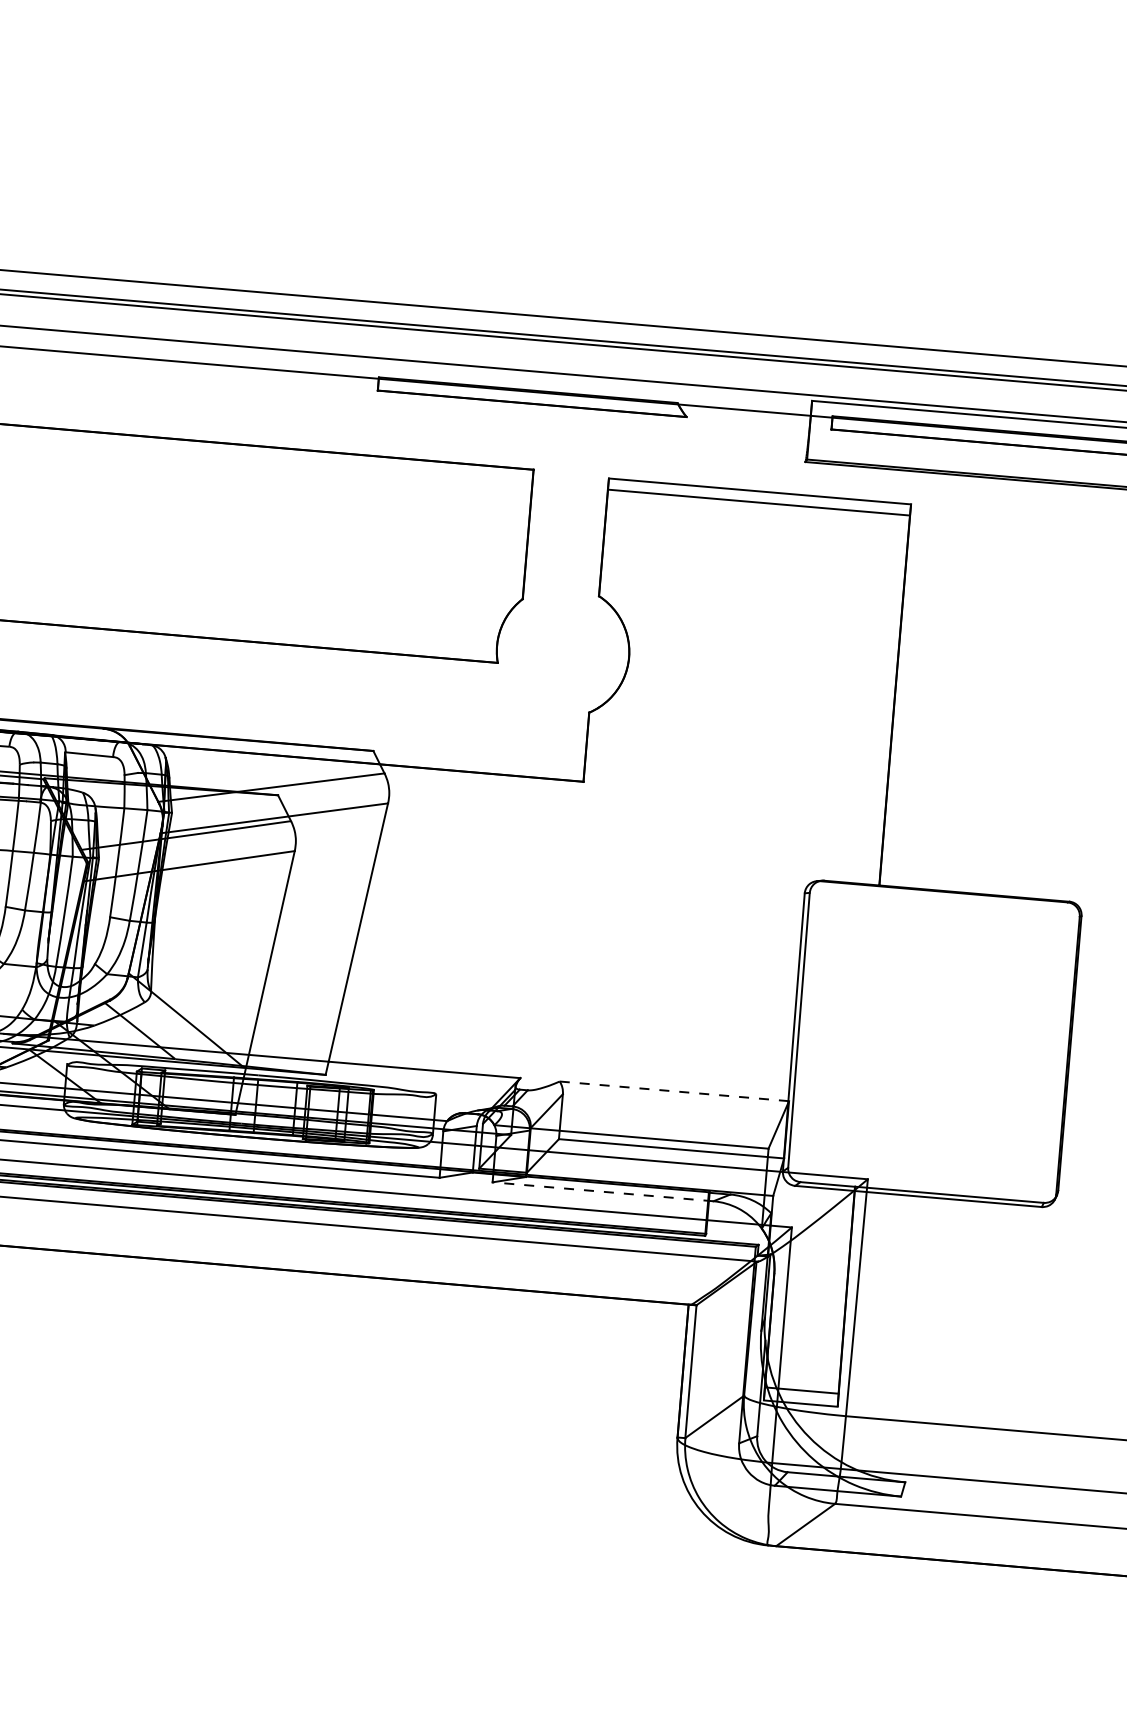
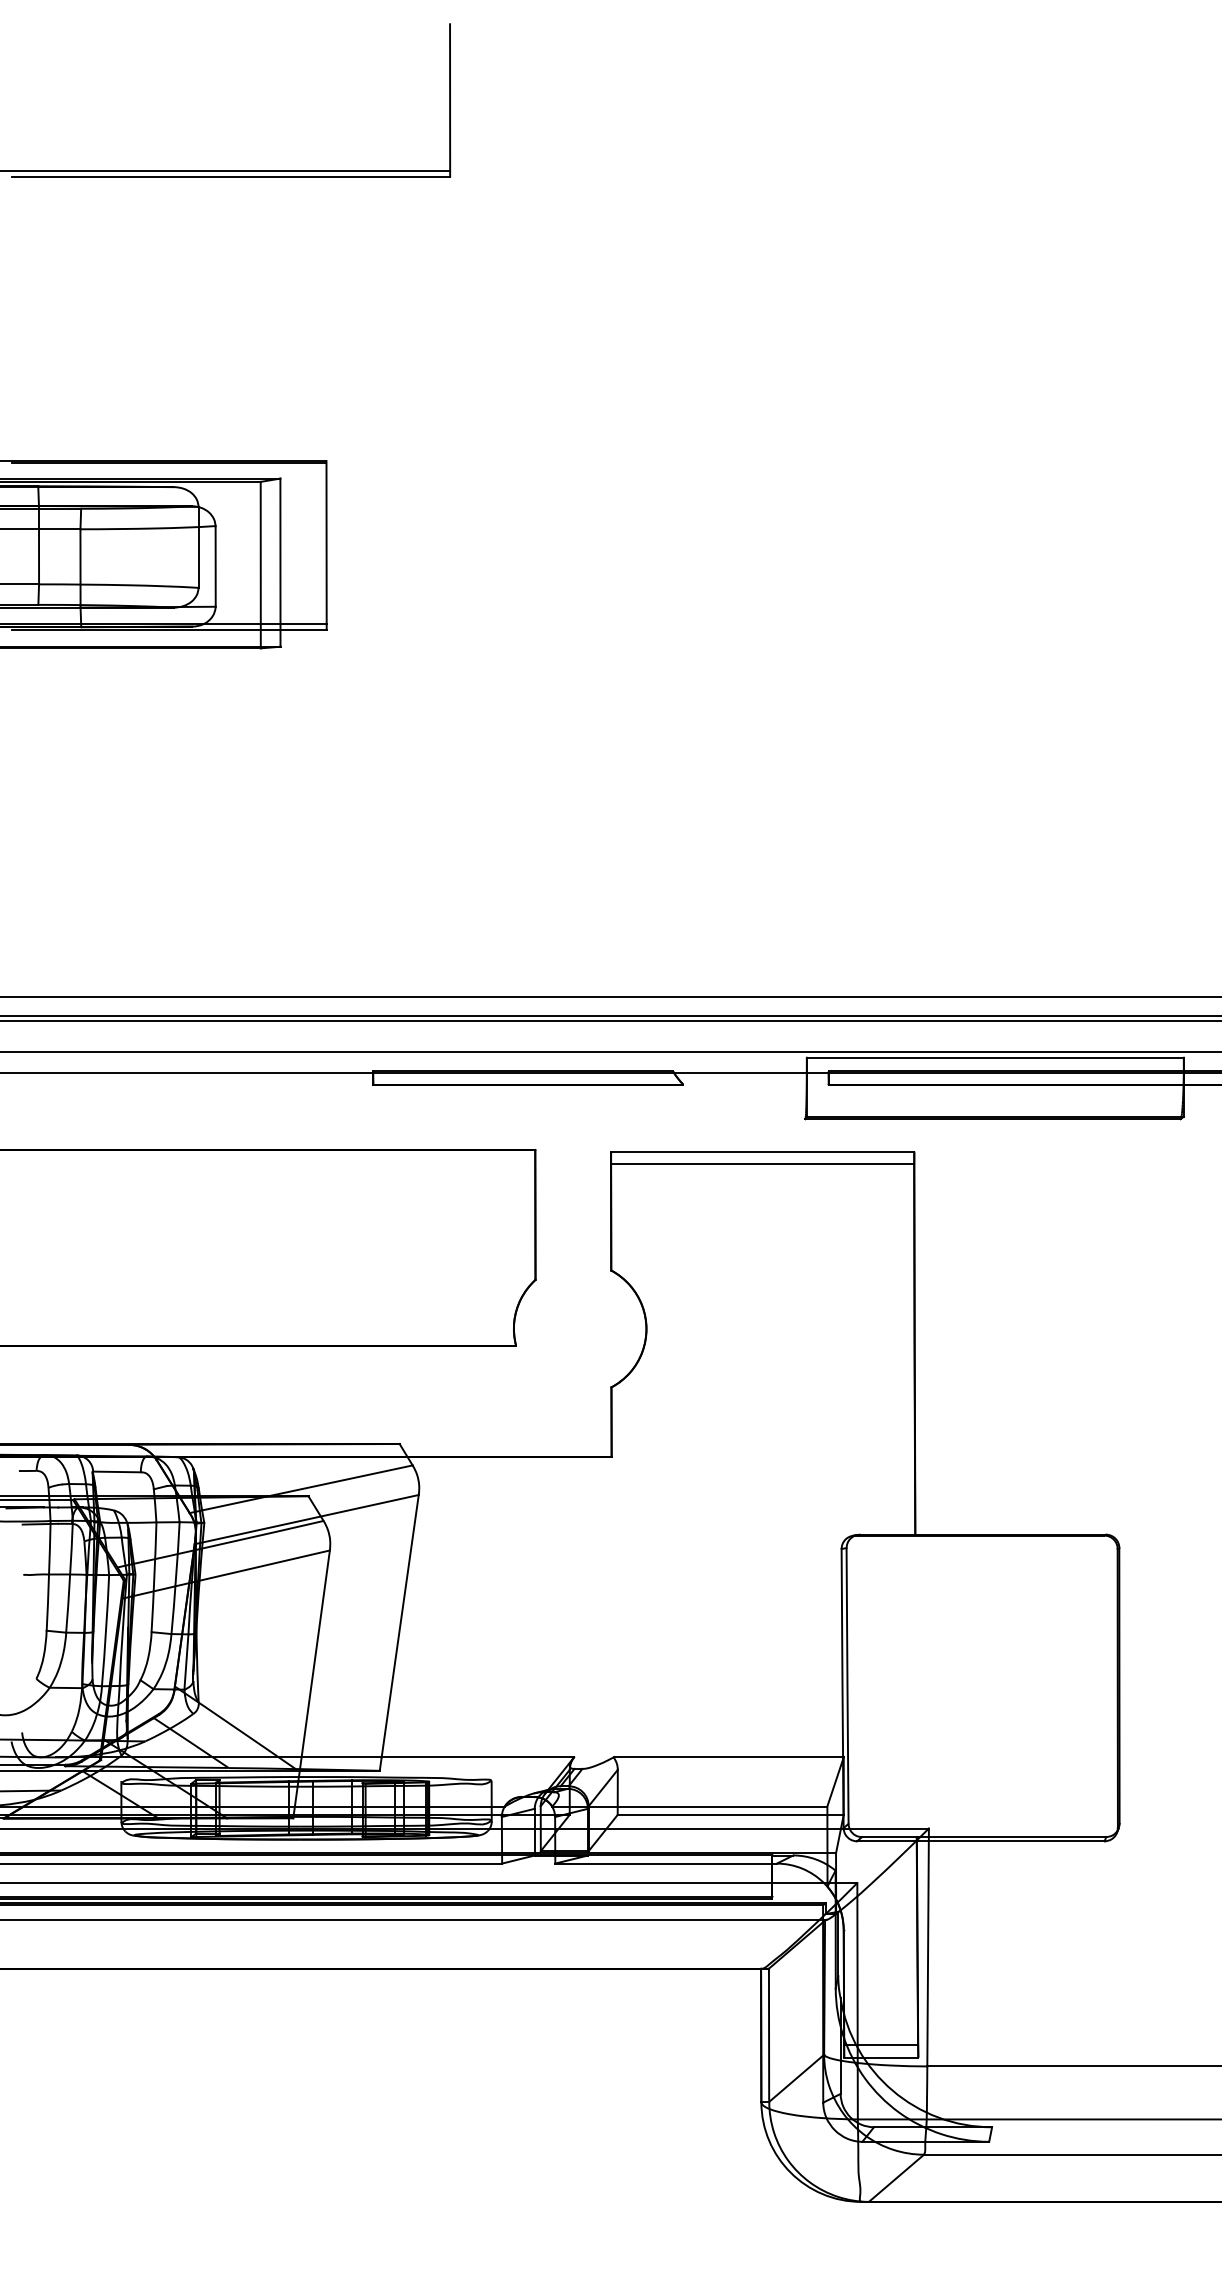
line: (675, 1091) -> (729, 1757), dashed -> solid
line: (603, 1191) -> (666, 1863), dashed -> solid

